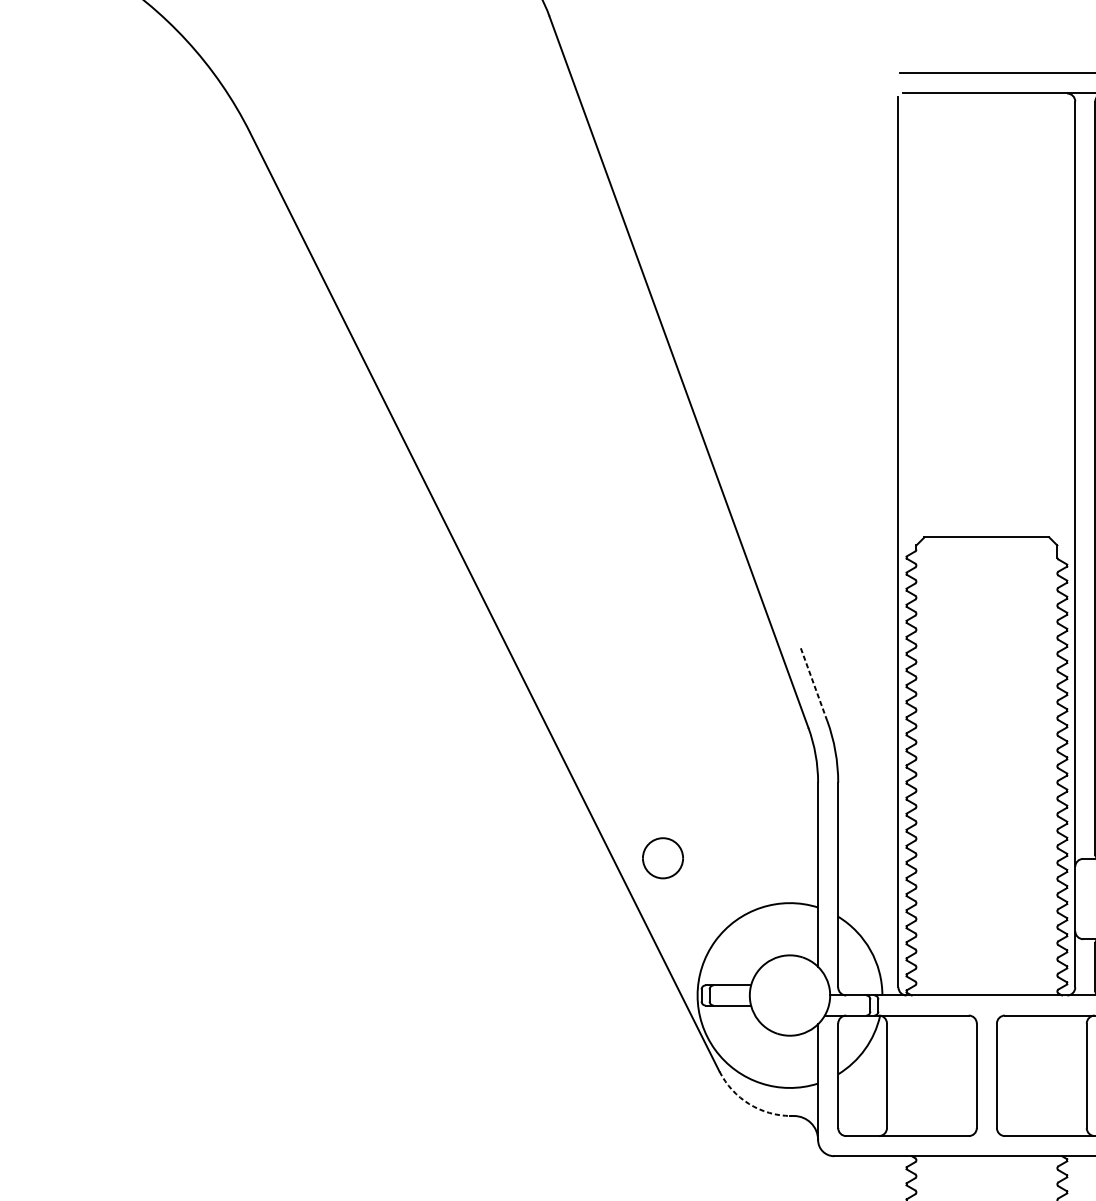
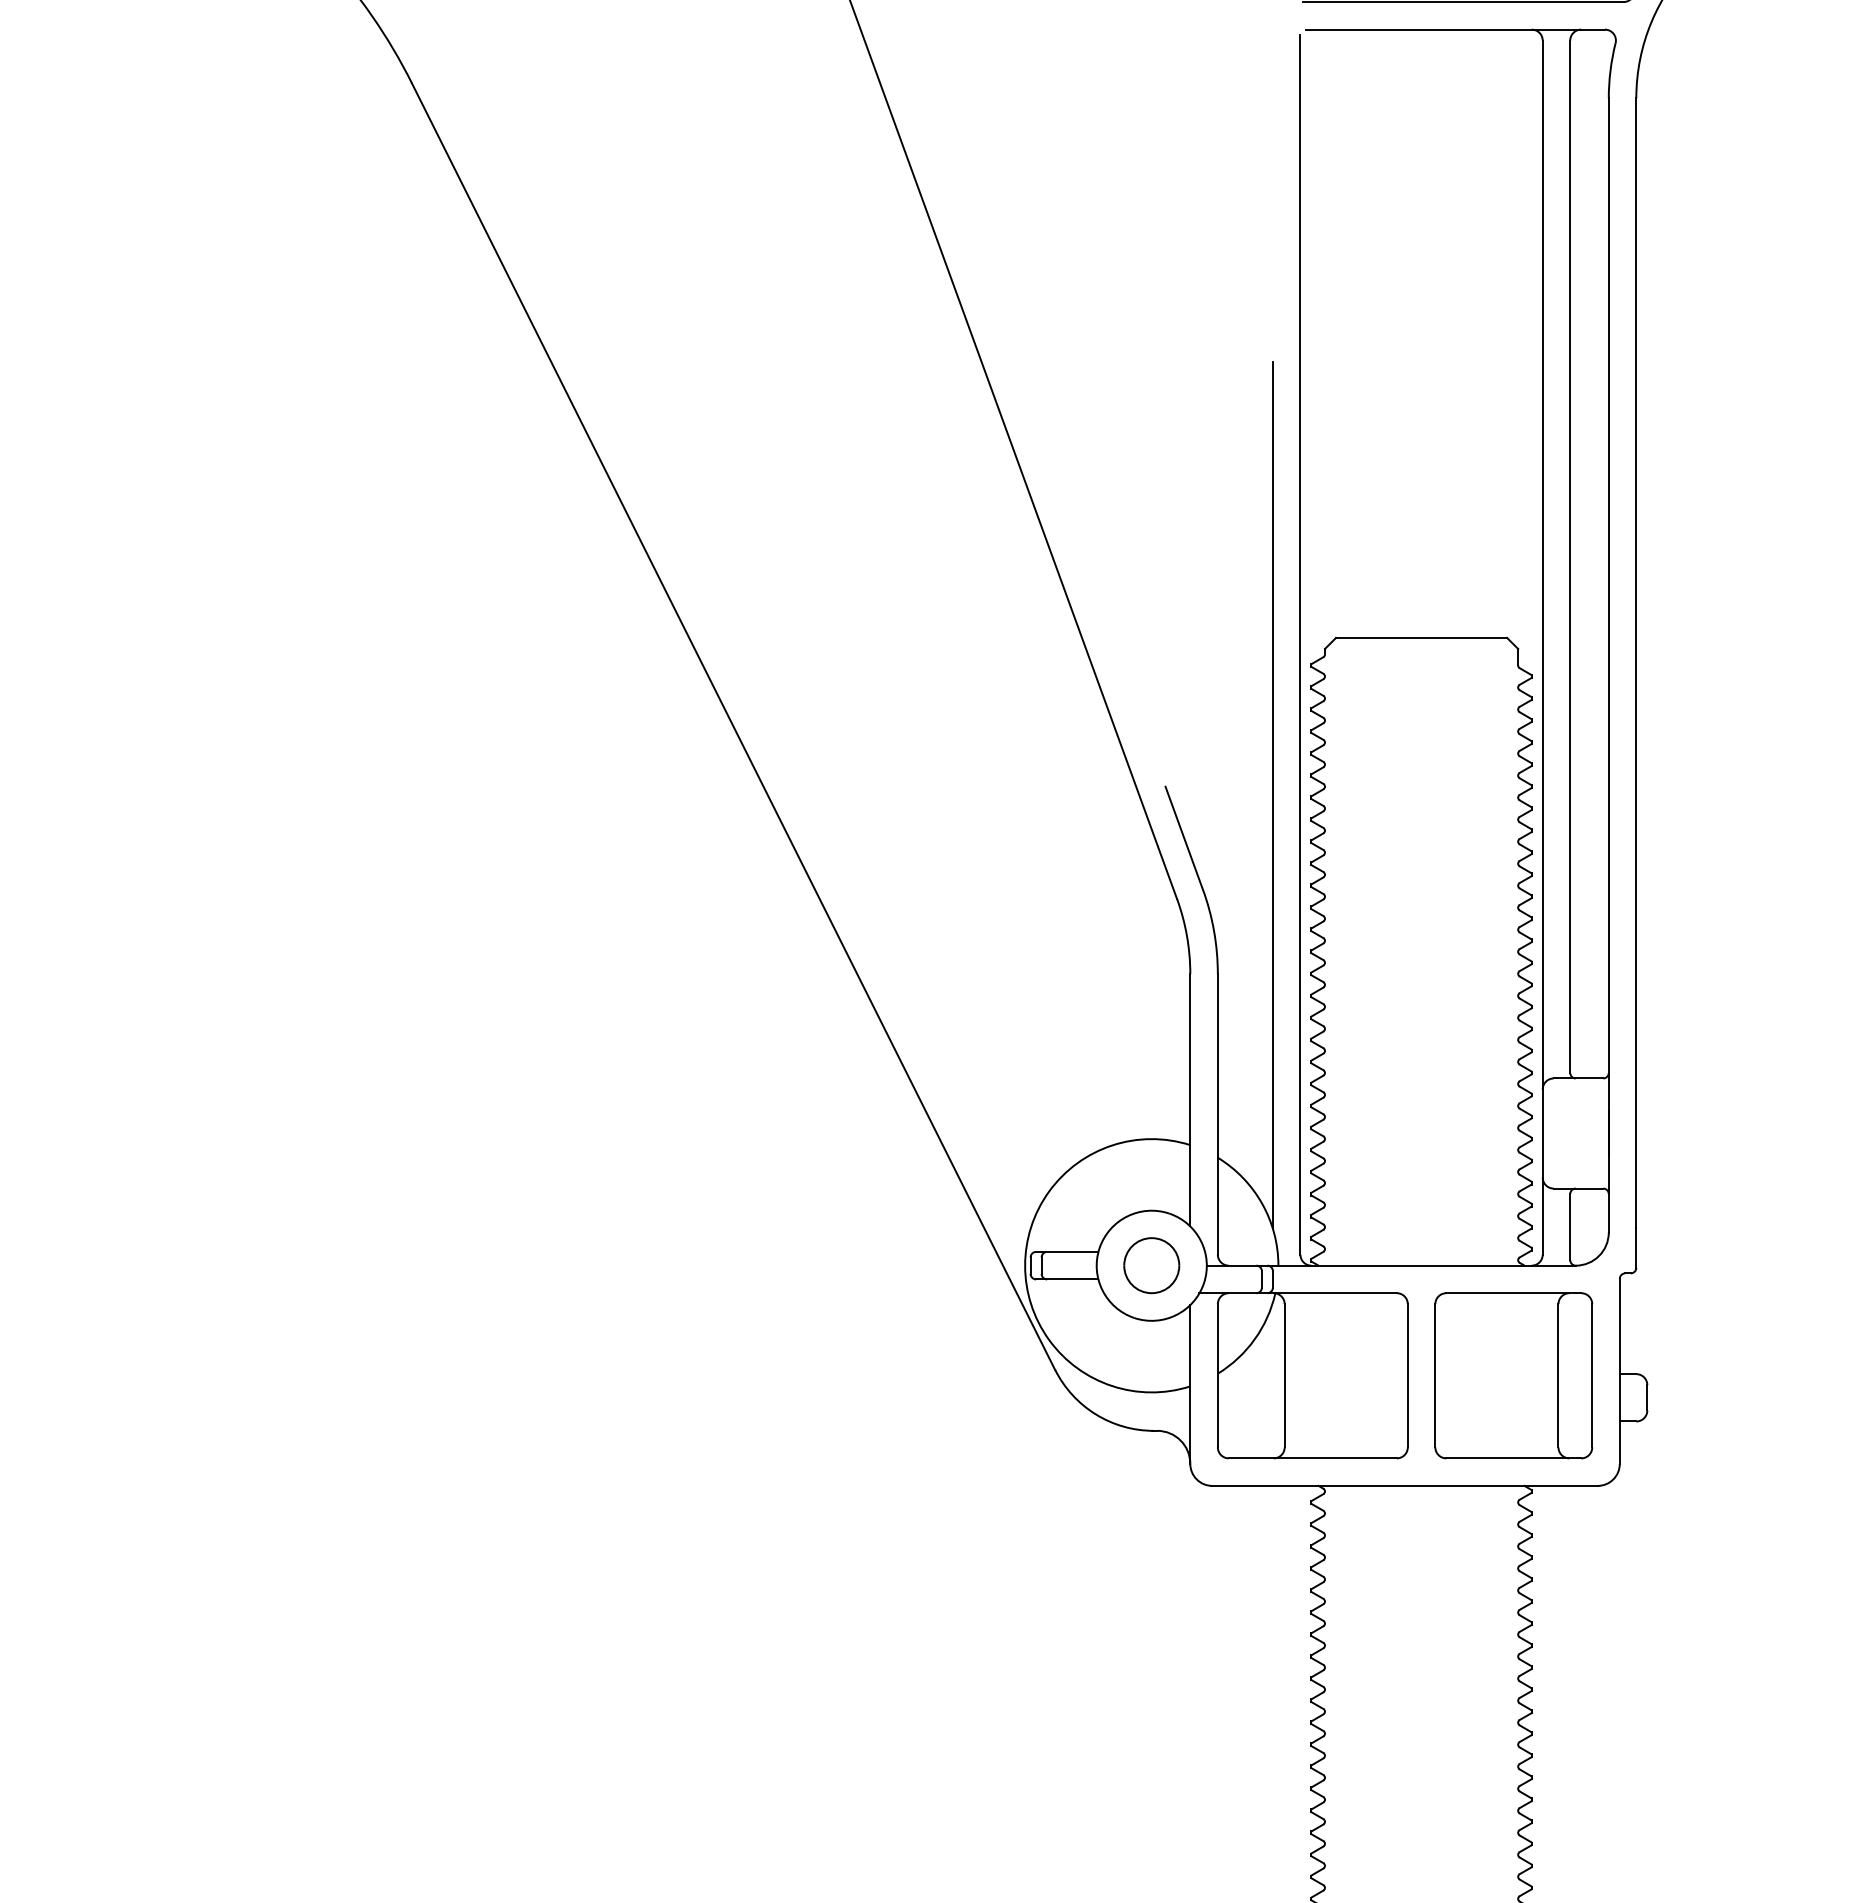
line: (878, 652) -> (1272, 795), added
line: (813, 683) -> (1184, 838), dashed -> solid
part: (662, 858) -> (1151, 1265), moved
arc: (748, 1104) -> (1095, 1414), dashed -> solid

